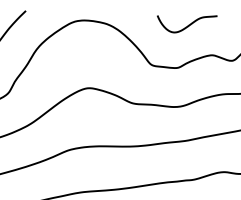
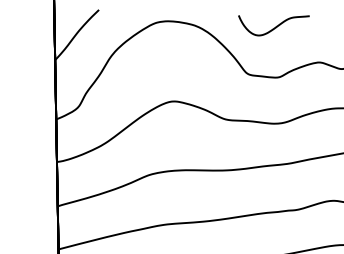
curve: (188, 24) -> (275, 26), moved

